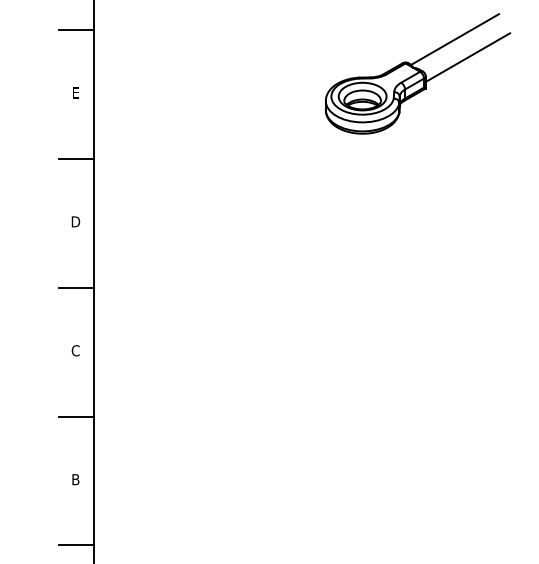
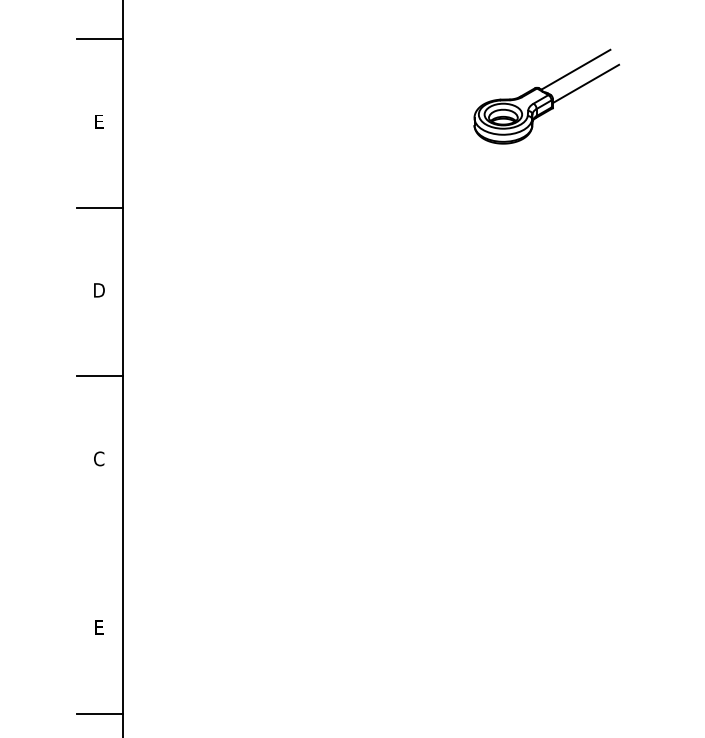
part: (417, 73) -> (546, 96), size x0.6
line: (76, 416) -> (100, 544), removed
text: (75, 479) -> (98, 627), B -> E

